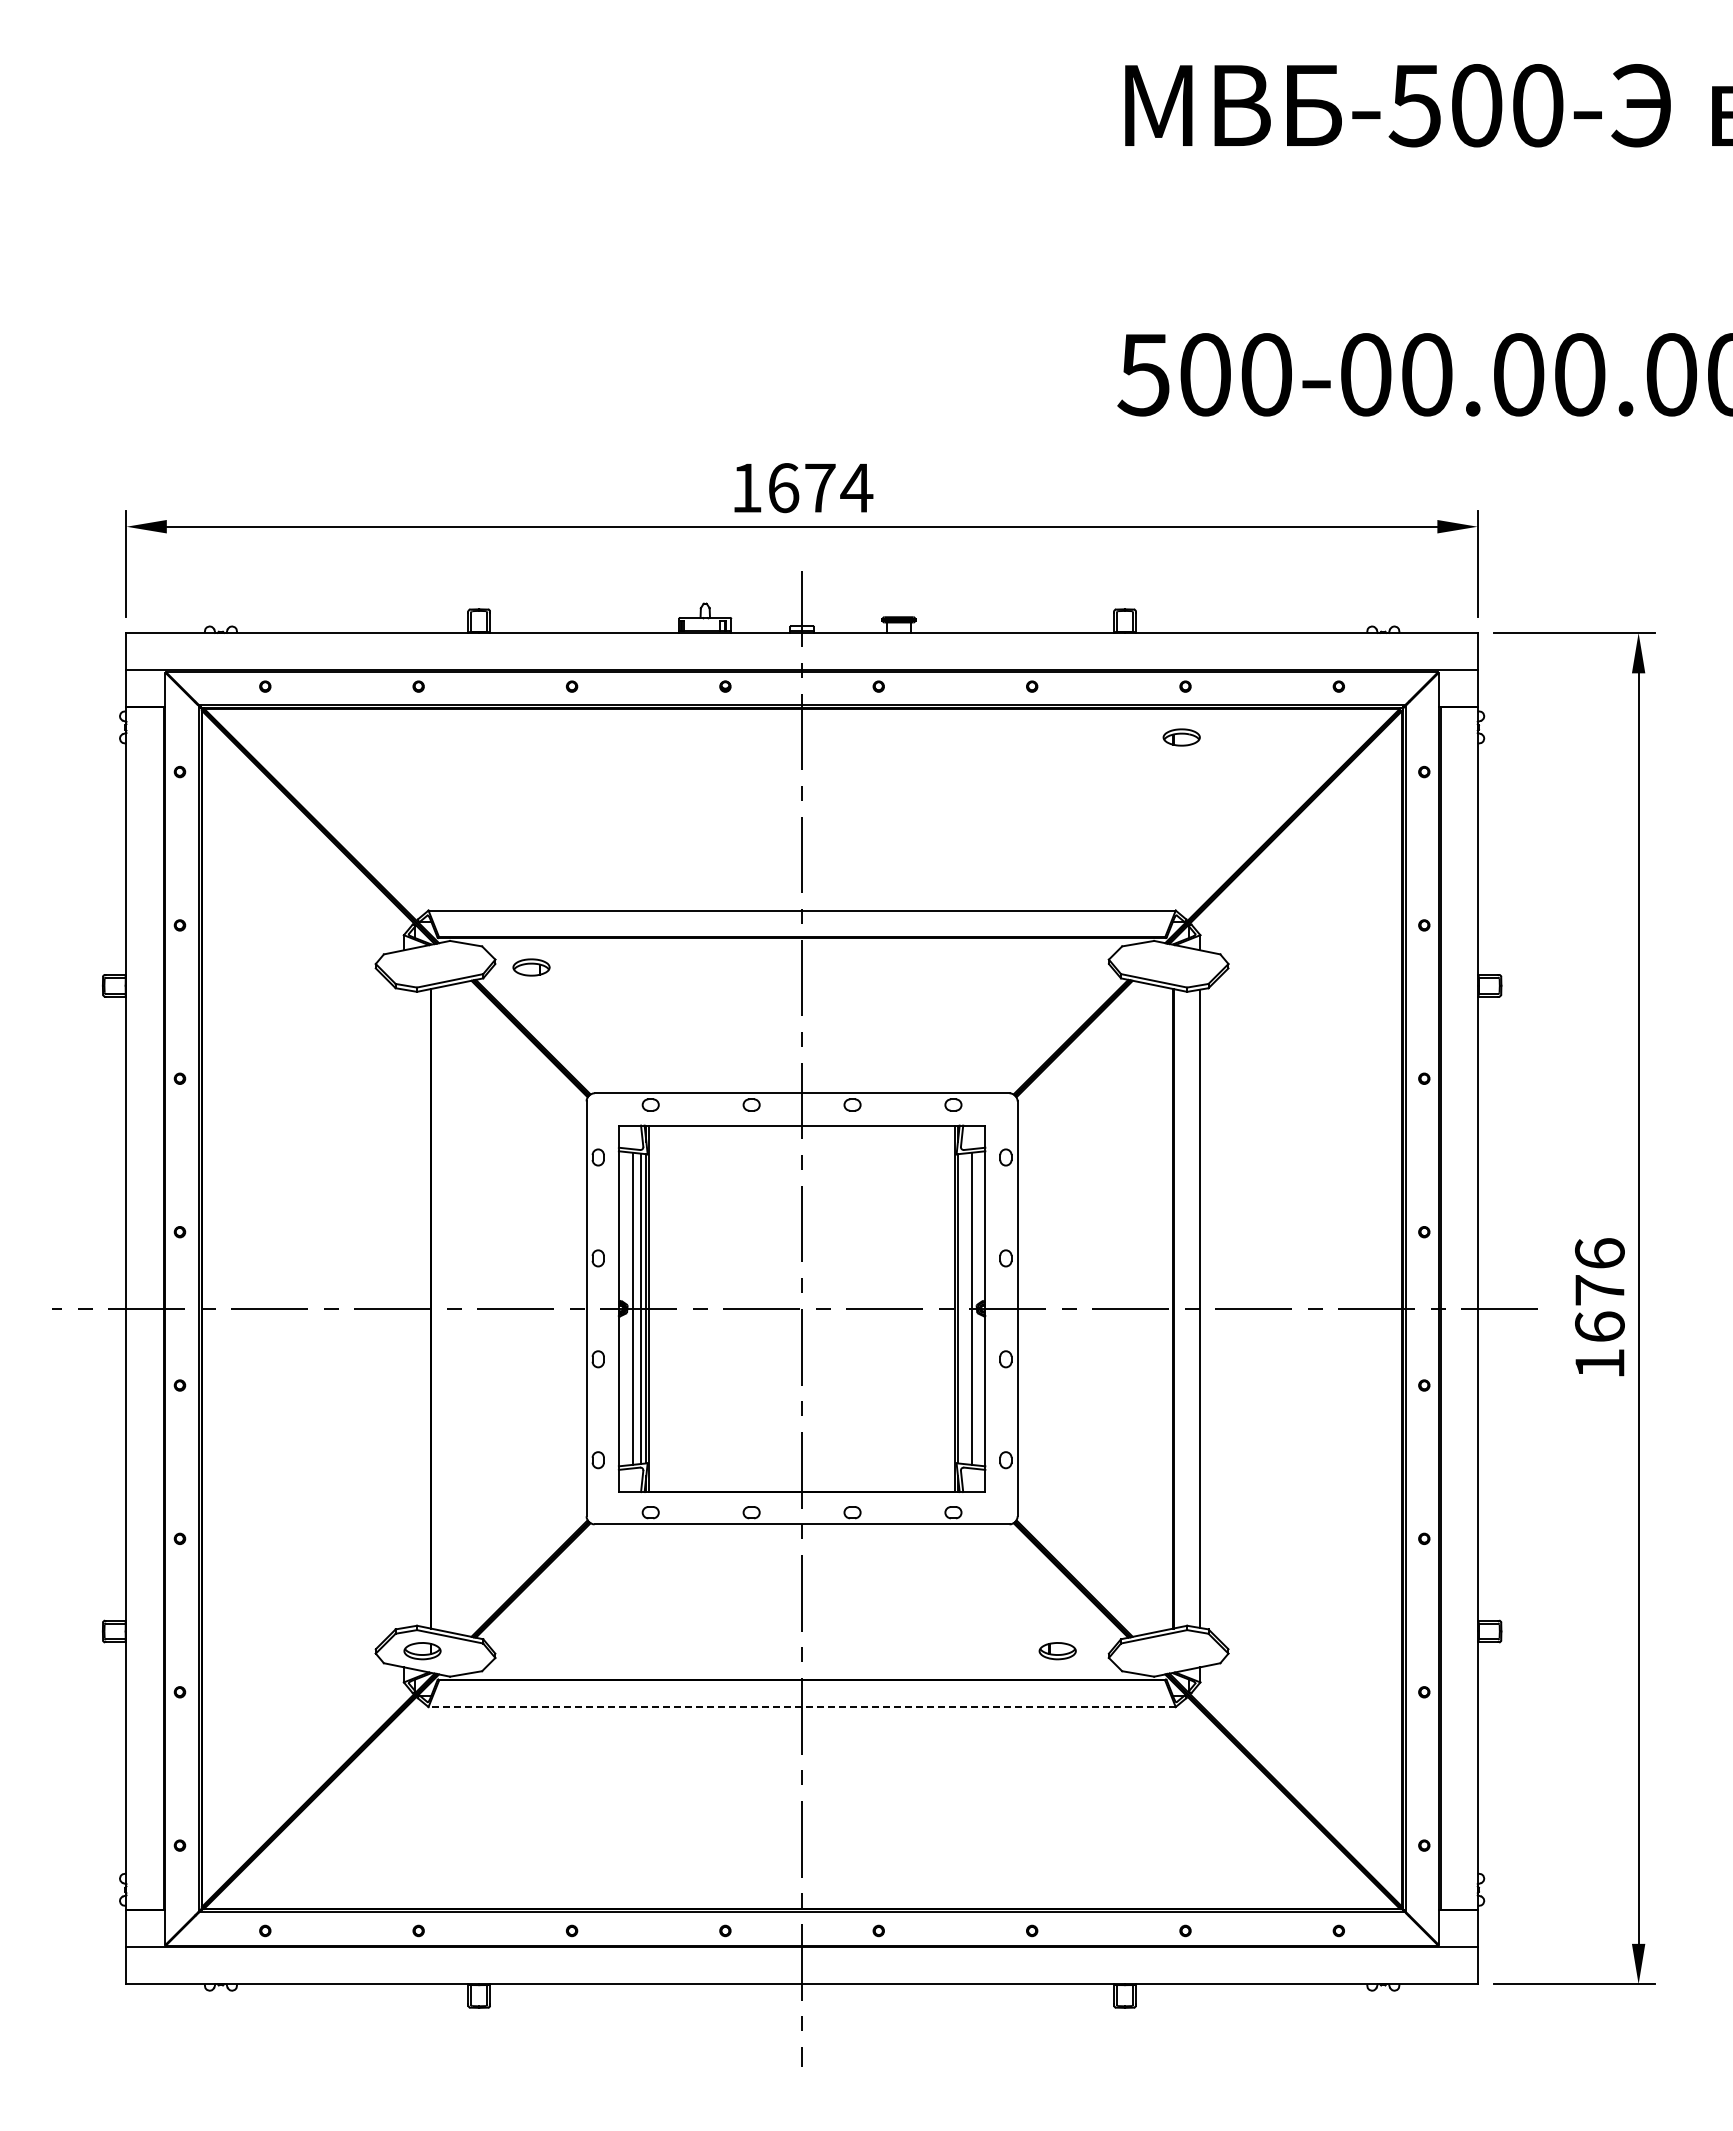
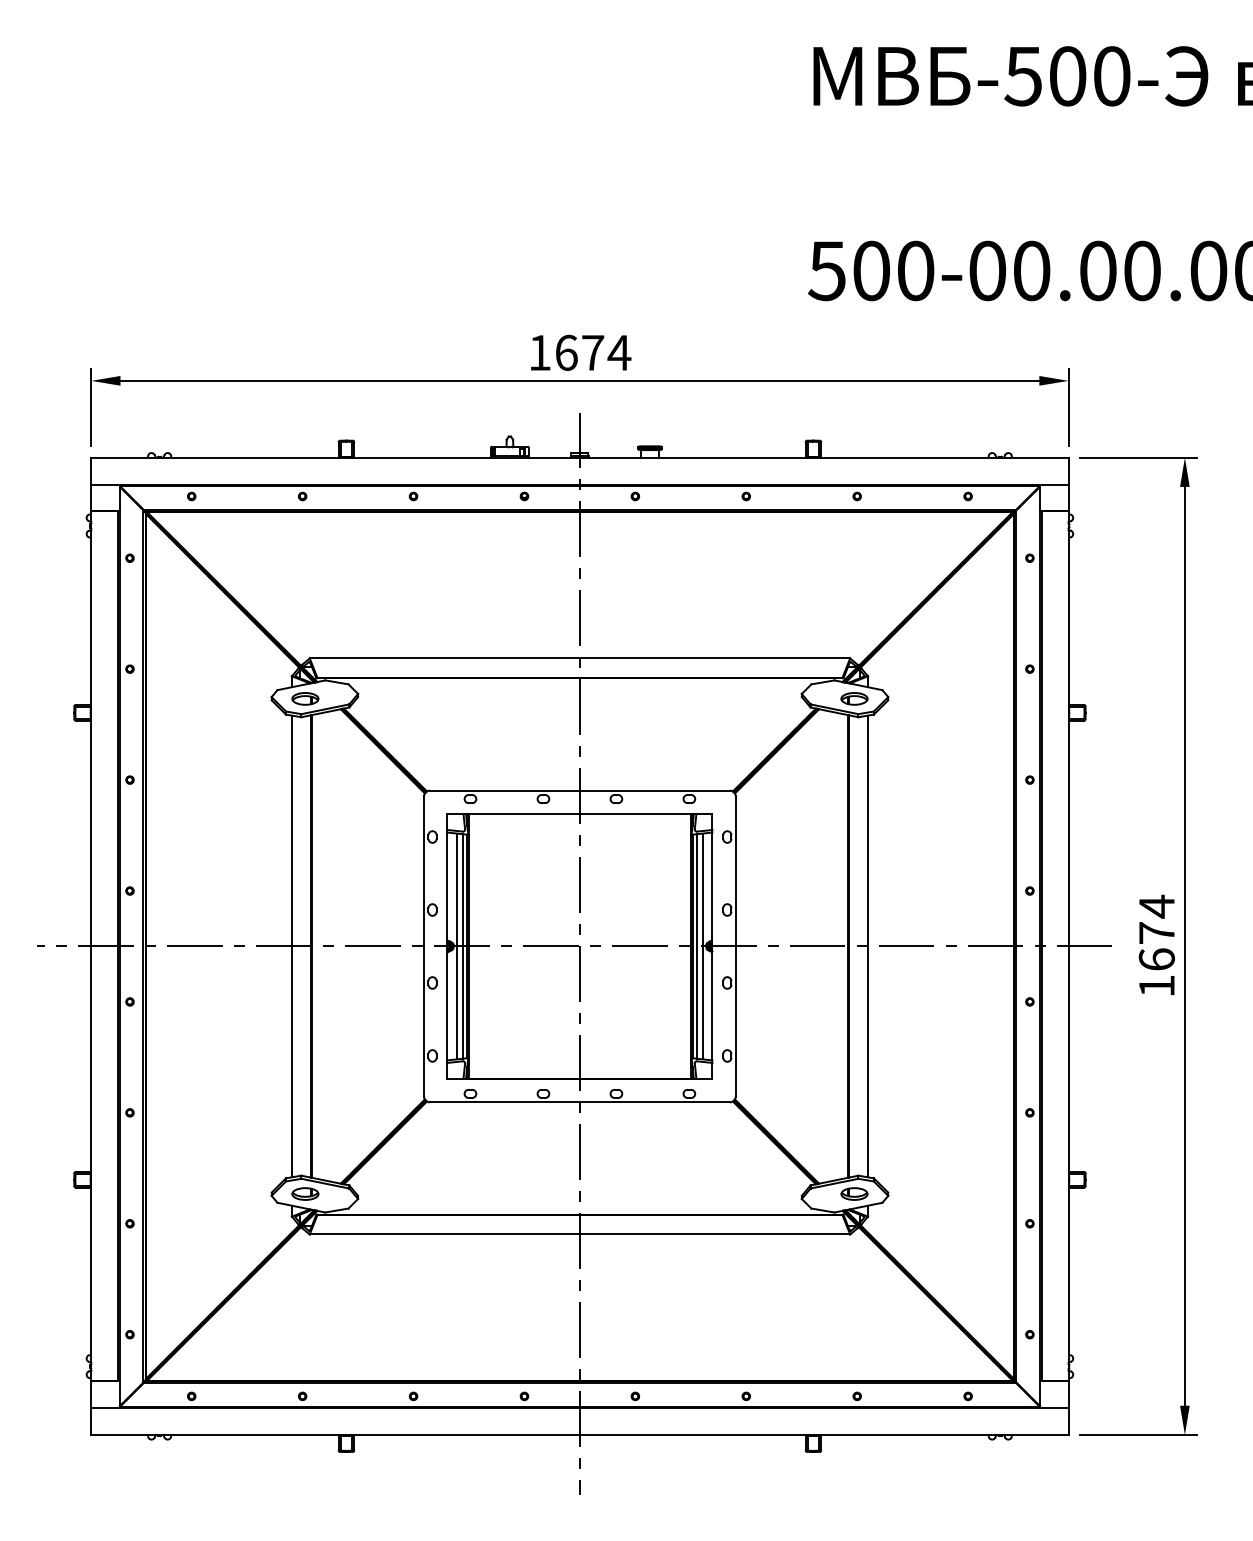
part: (1181, 737) -> (854, 698), moved
part: (531, 967) -> (305, 698), moved
text: (1599, 1253) -> (1156, 906), 1676 -> 1674
line: (403, 1308) -> (291, 946), added
line: (963, 1308) -> (696, 946), added
part: (1057, 1651) -> (854, 1194), moved
line: (802, 1707) -> (580, 1234), dashed -> solid

